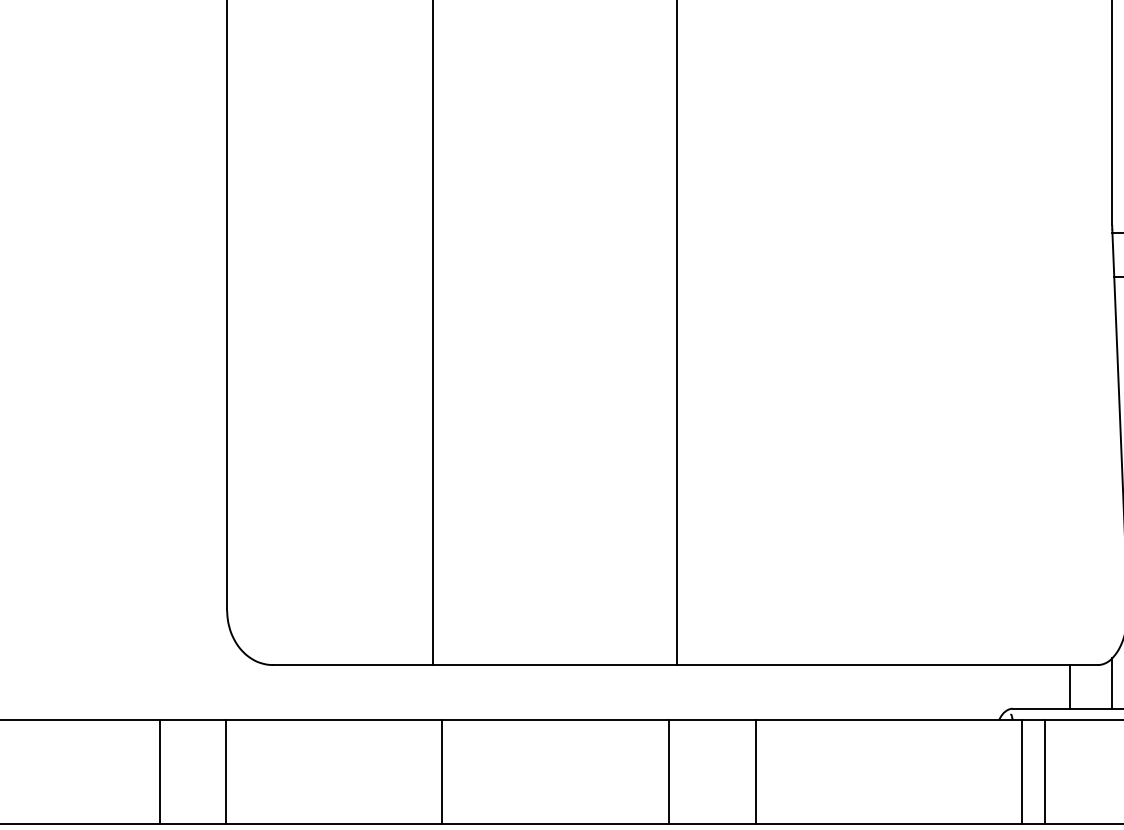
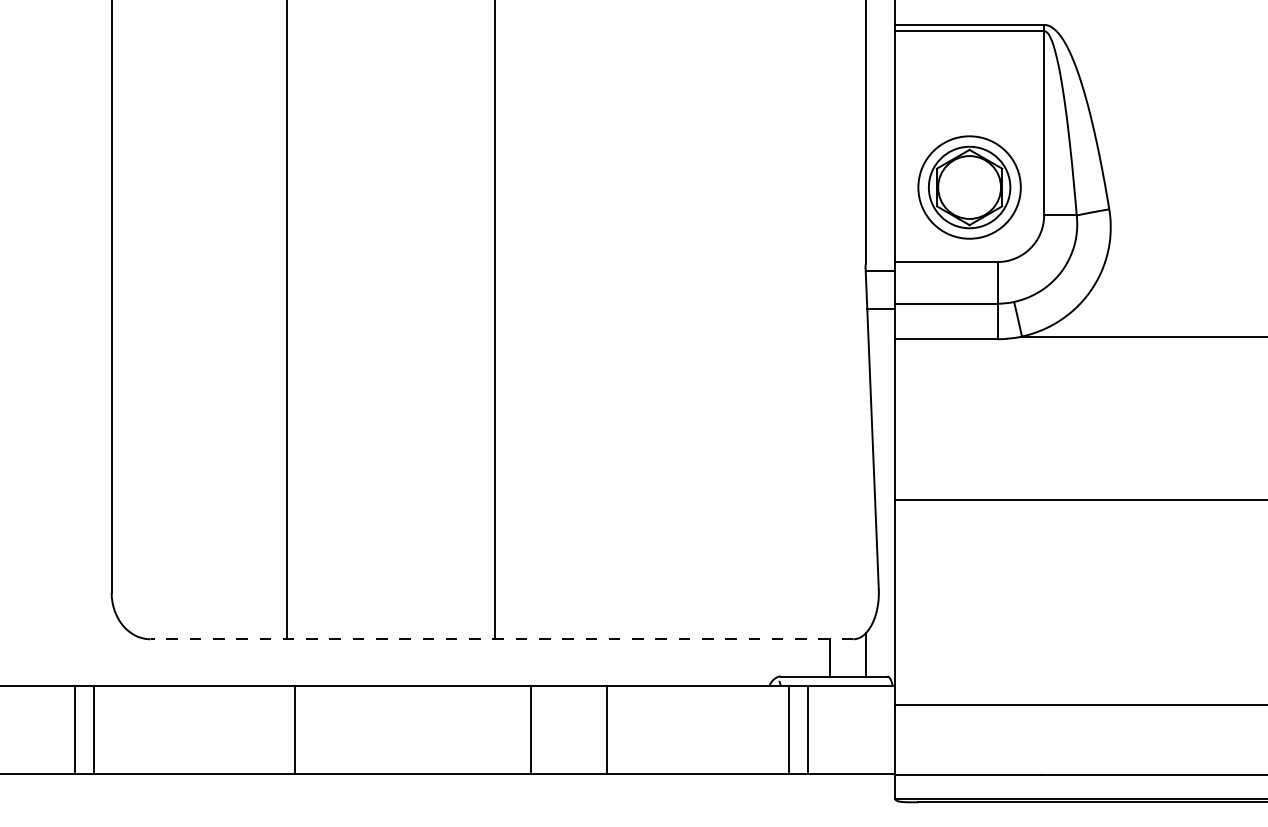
line: (684, 665) -> (501, 639), solid -> dashed
line: (160, 770) -> (94, 729), moved
line: (225, 770) -> (75, 729), moved
line: (669, 770) -> (531, 729), moved
line: (755, 770) -> (606, 729), moved

